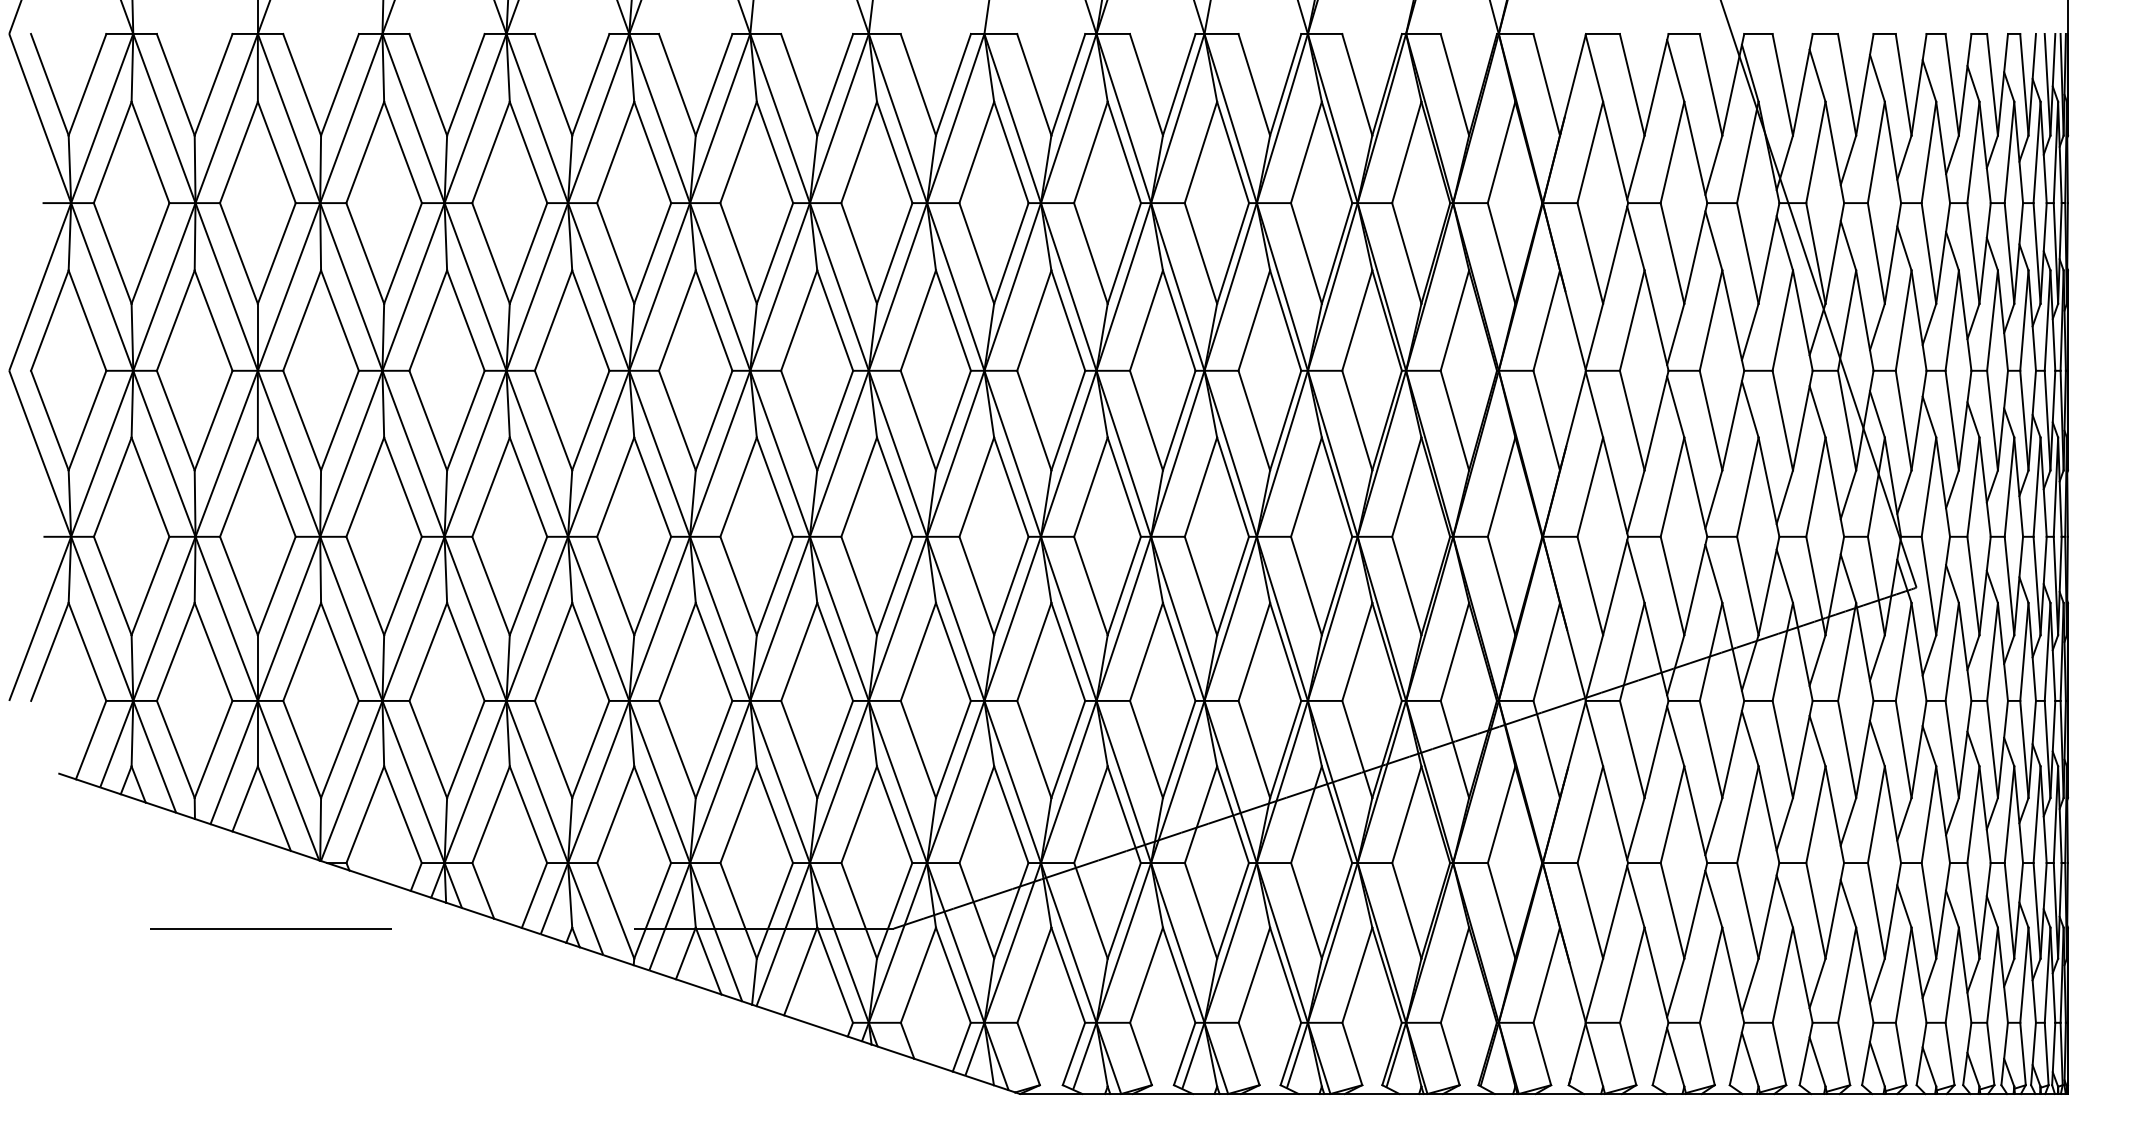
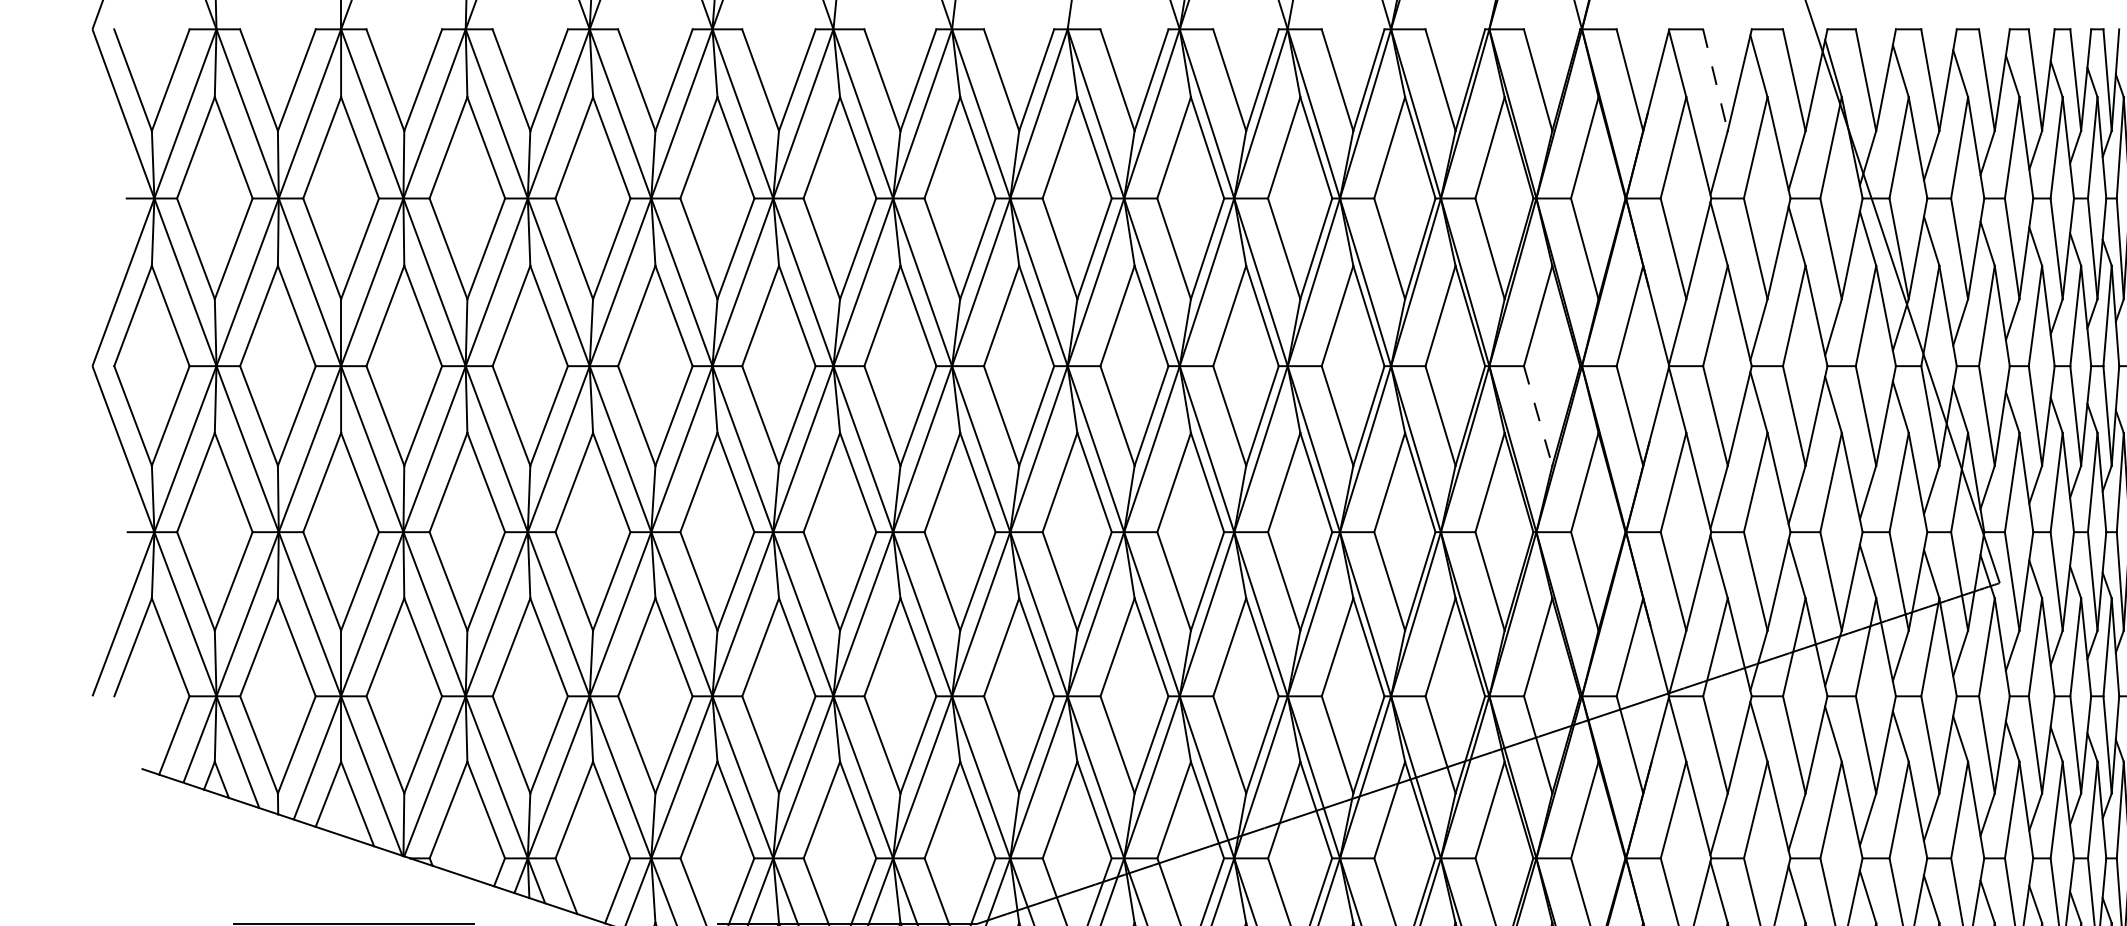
line: (1632, 85) -> (1715, 80), solid -> dashed
line: (1454, 420) -> (1537, 415), solid -> dashed

